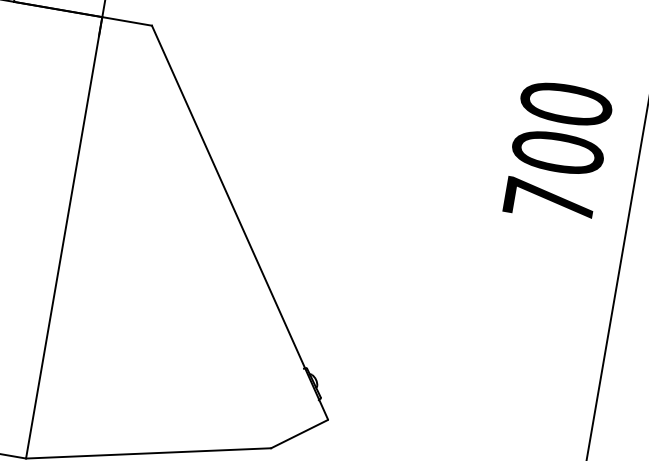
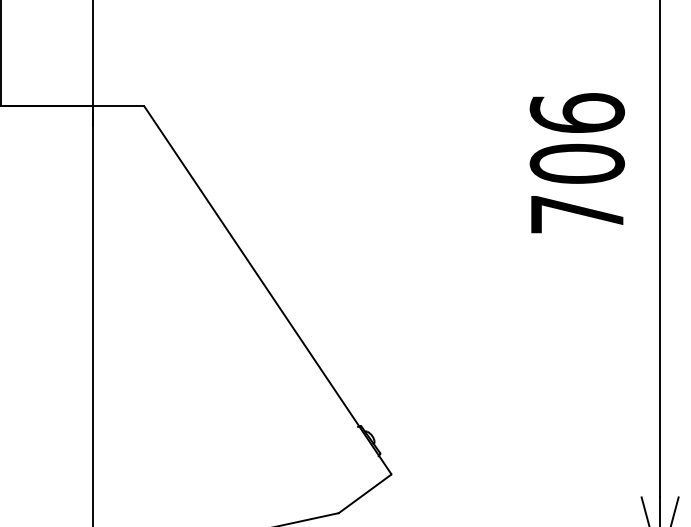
text: (565, 104) -> (576, 113), 700 -> 706

